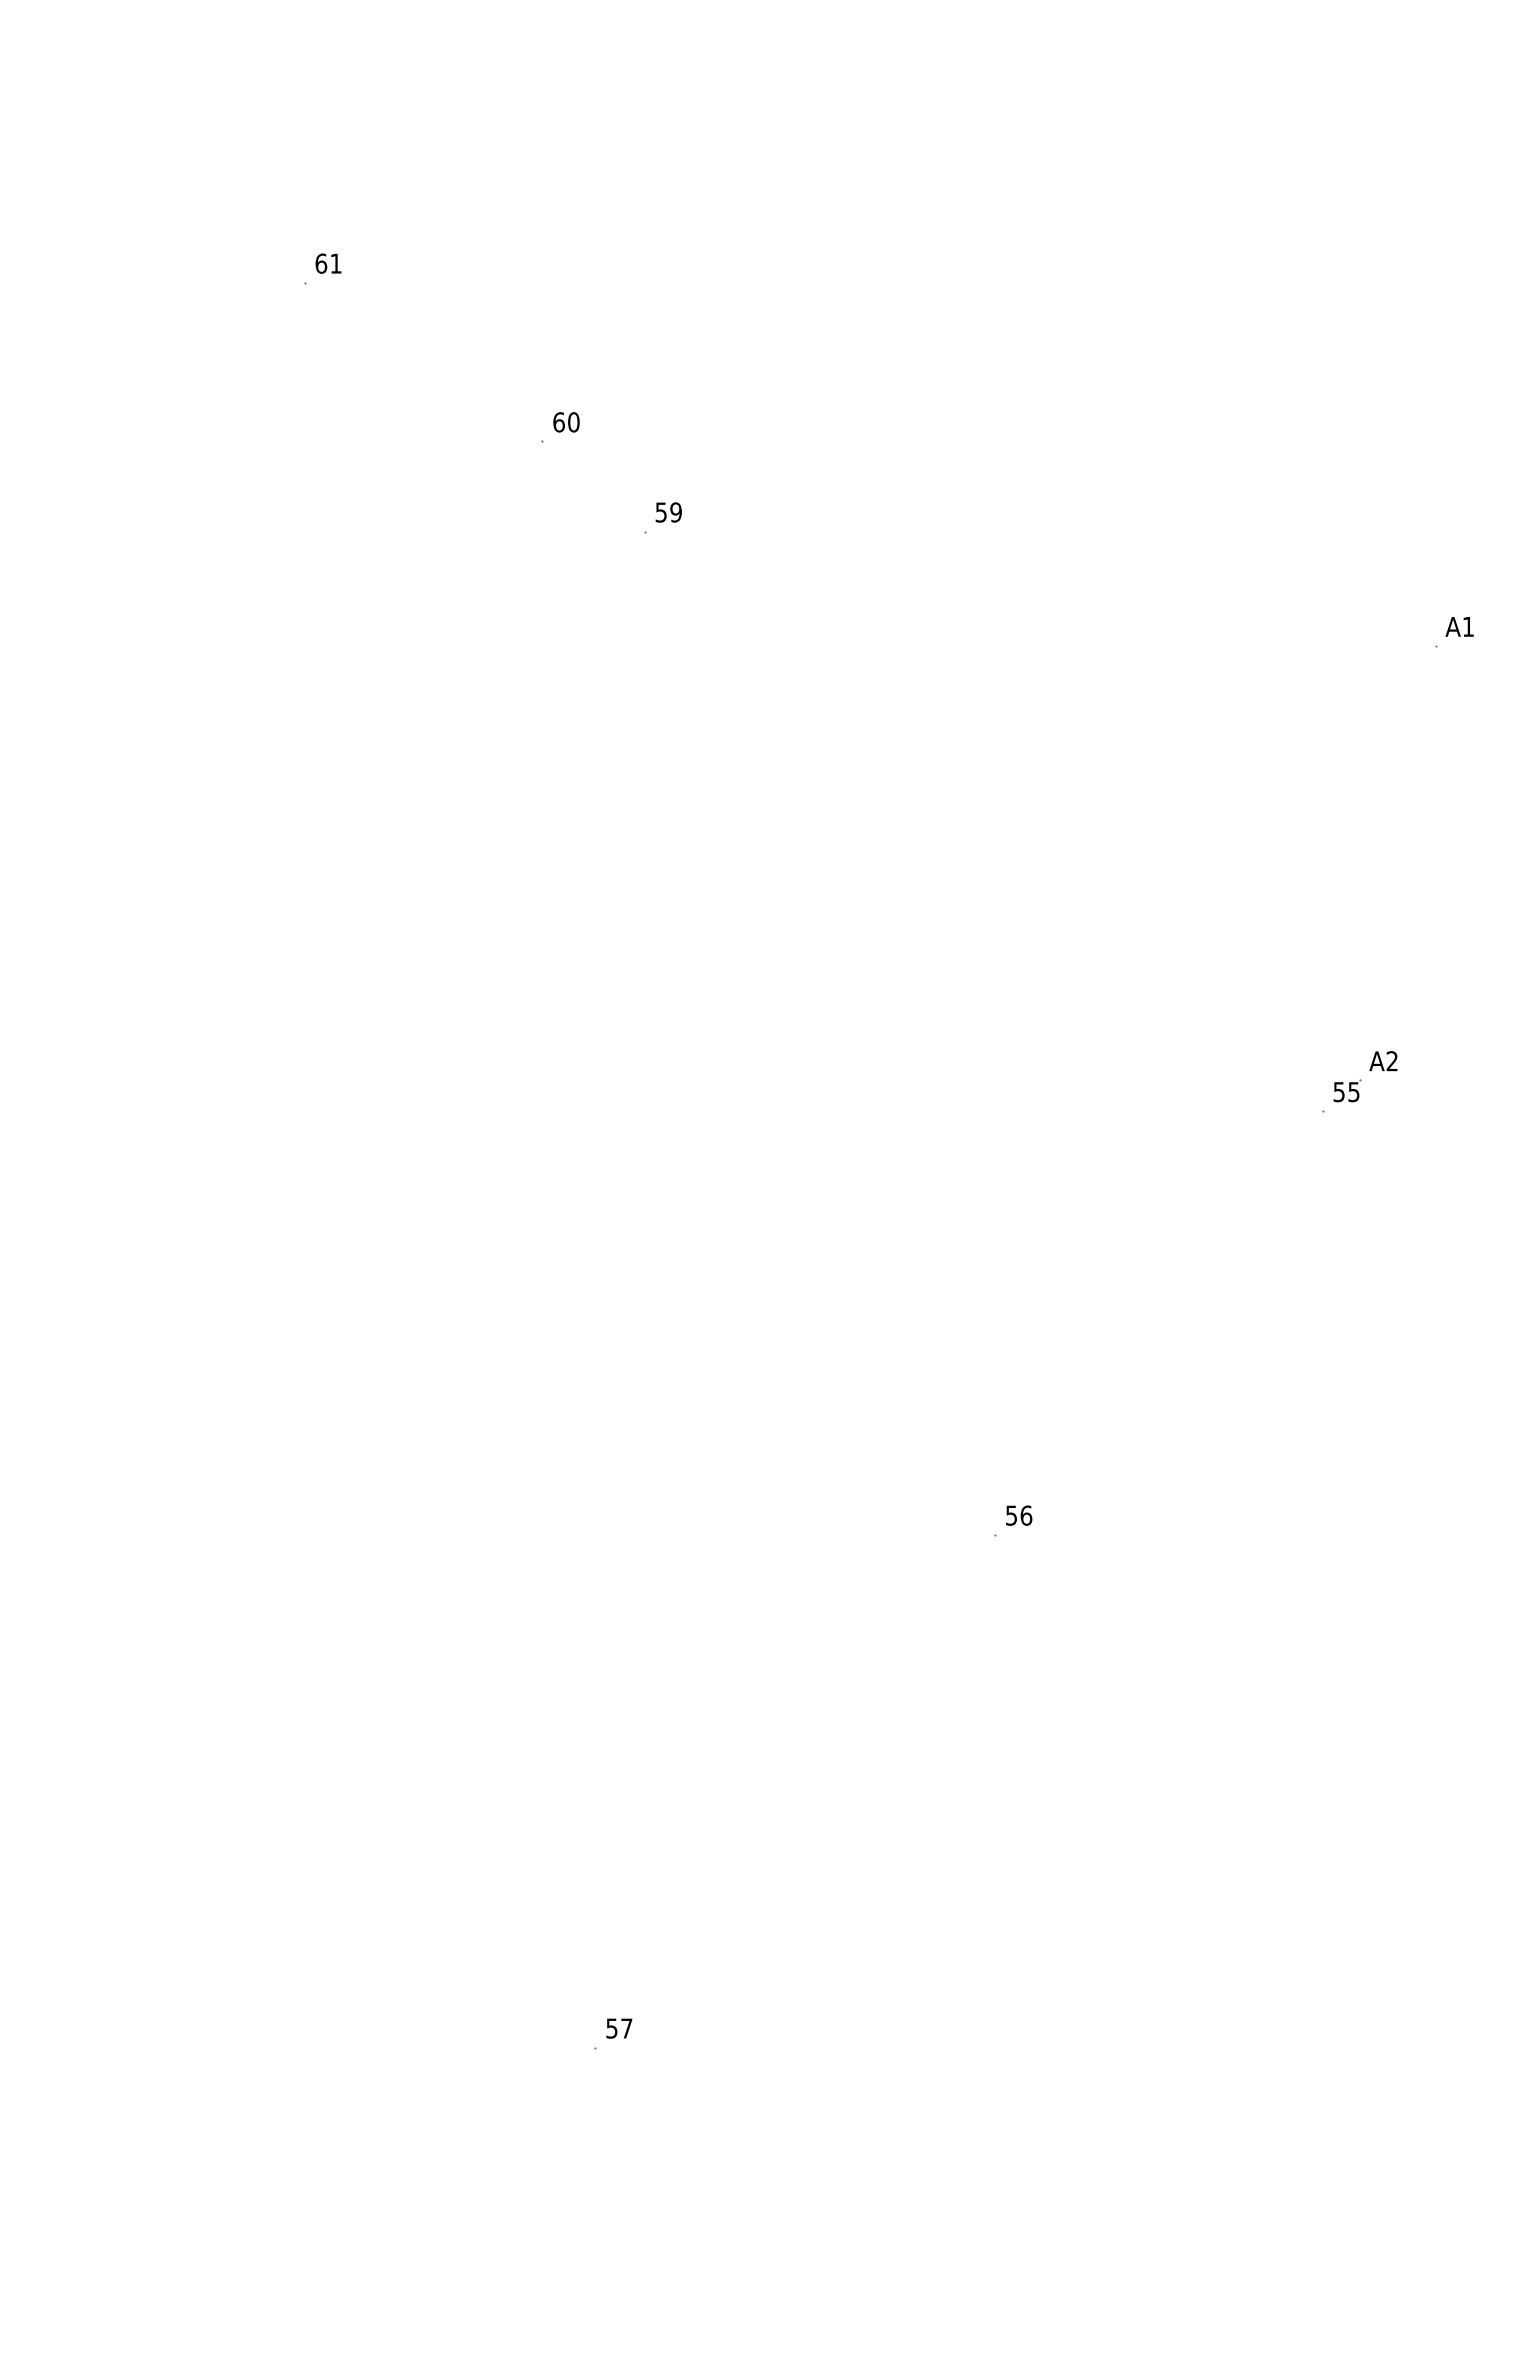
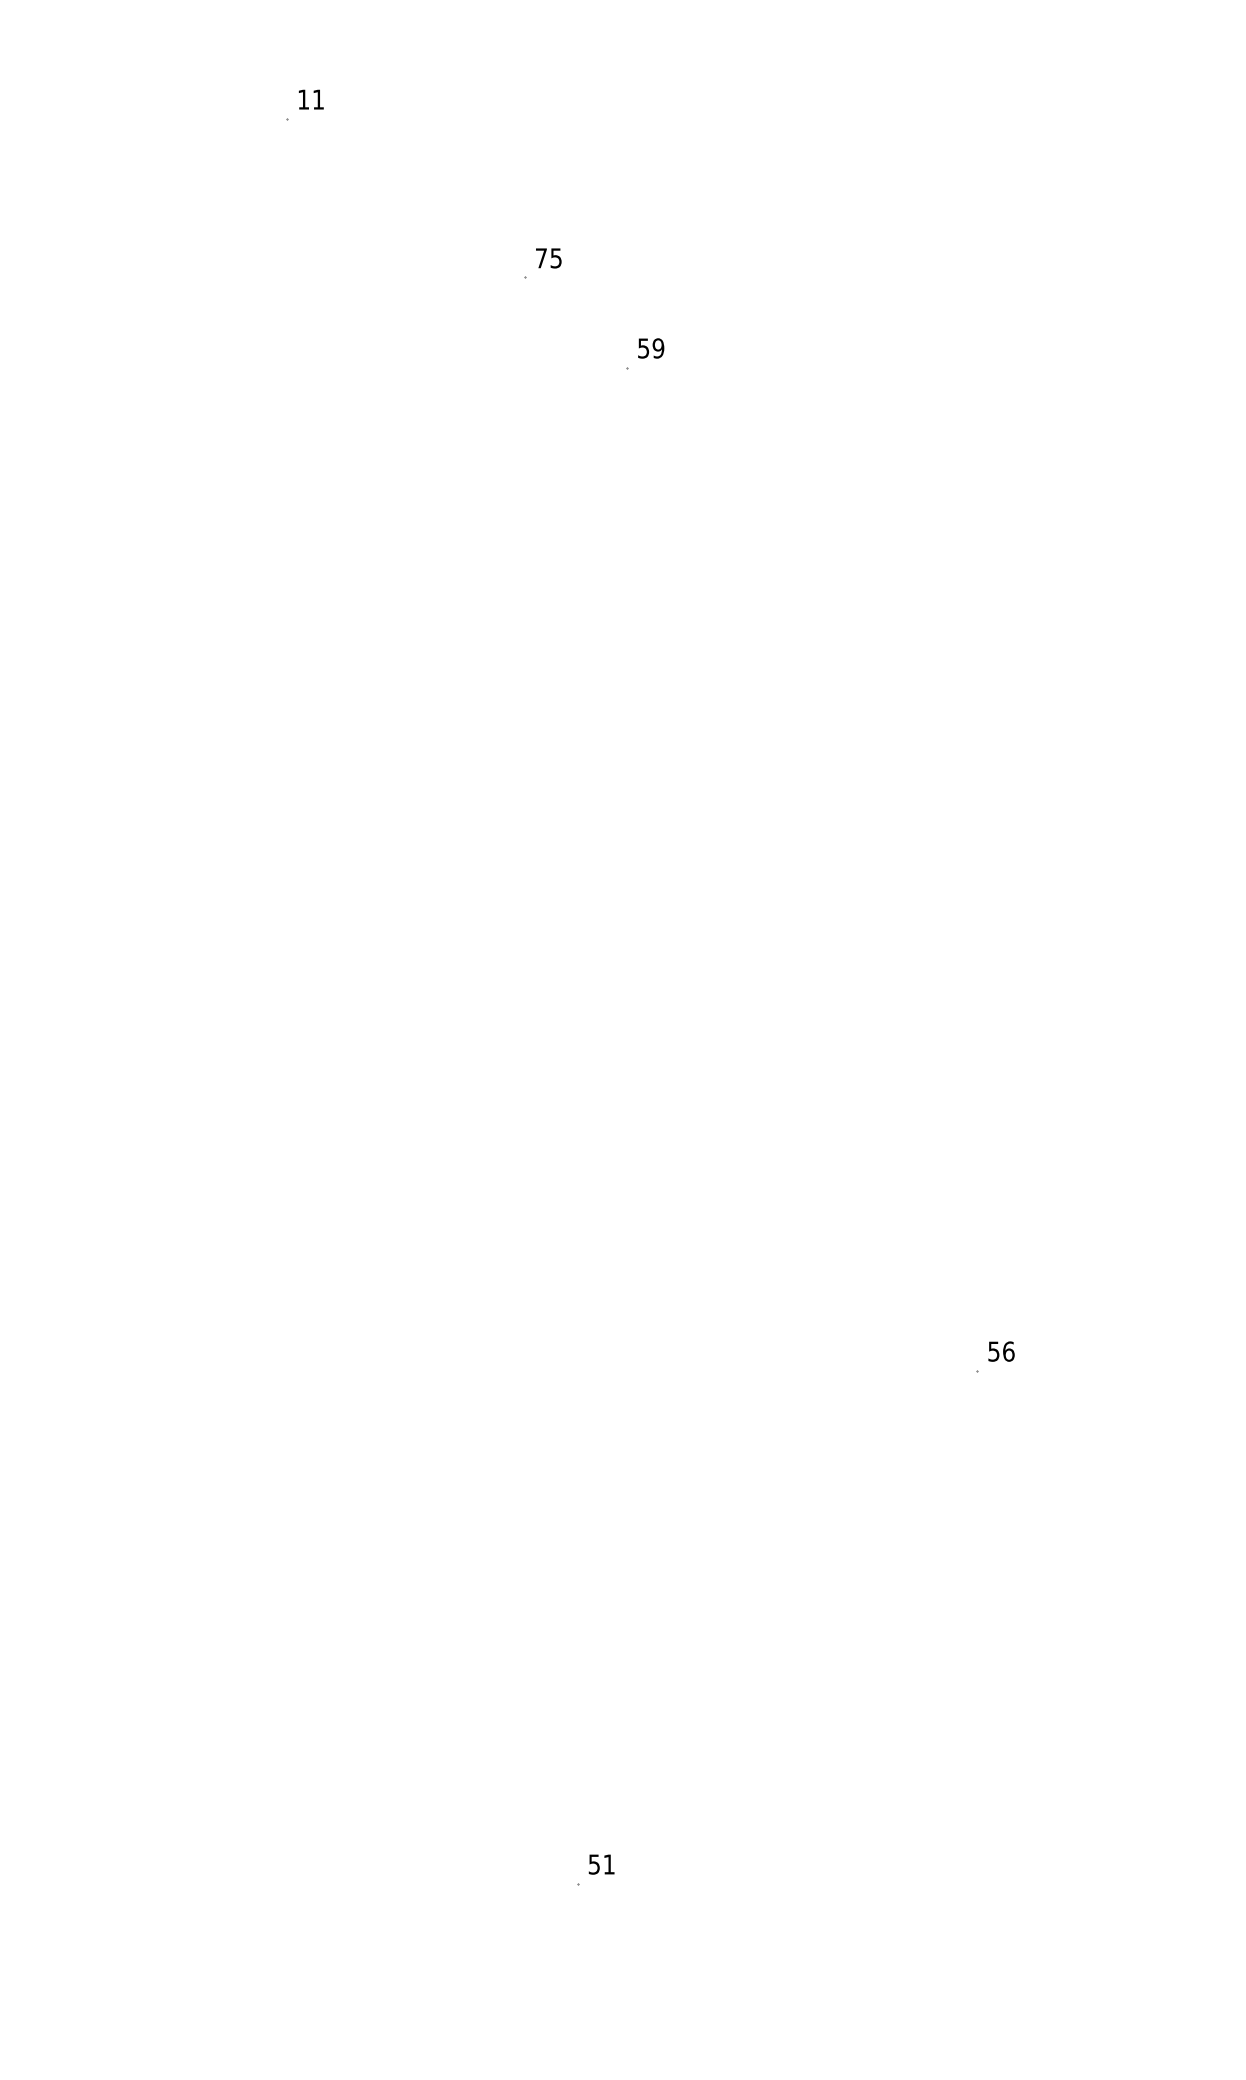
text: (321, 263) -> (303, 99), 61 -> 11
text: (566, 422) -> (548, 258), 60 -> 75
text: (626, 2028) -> (608, 1864), 57 -> 51

